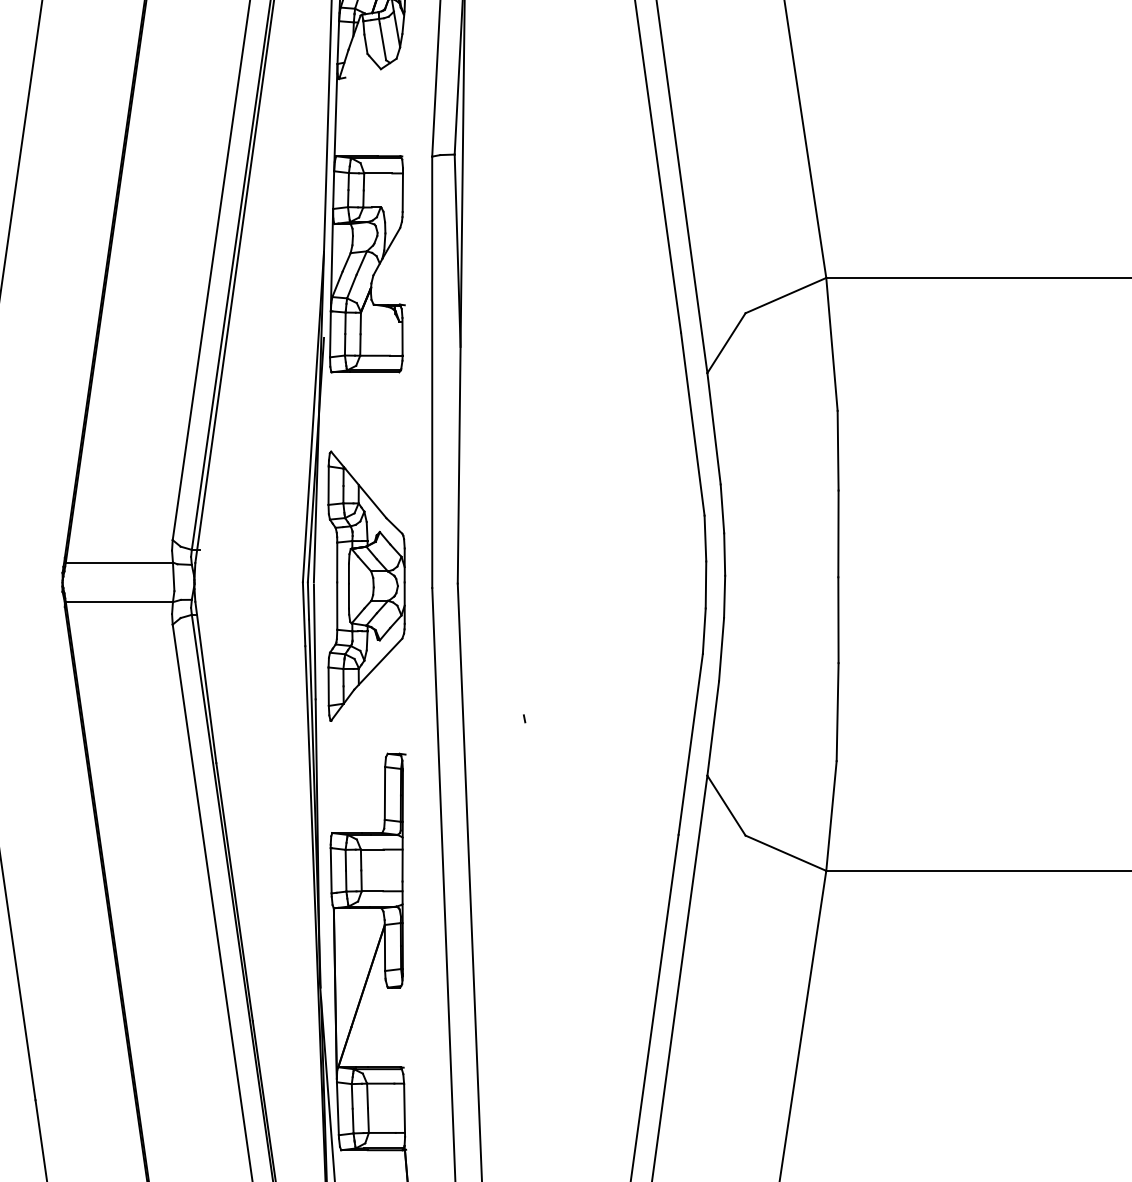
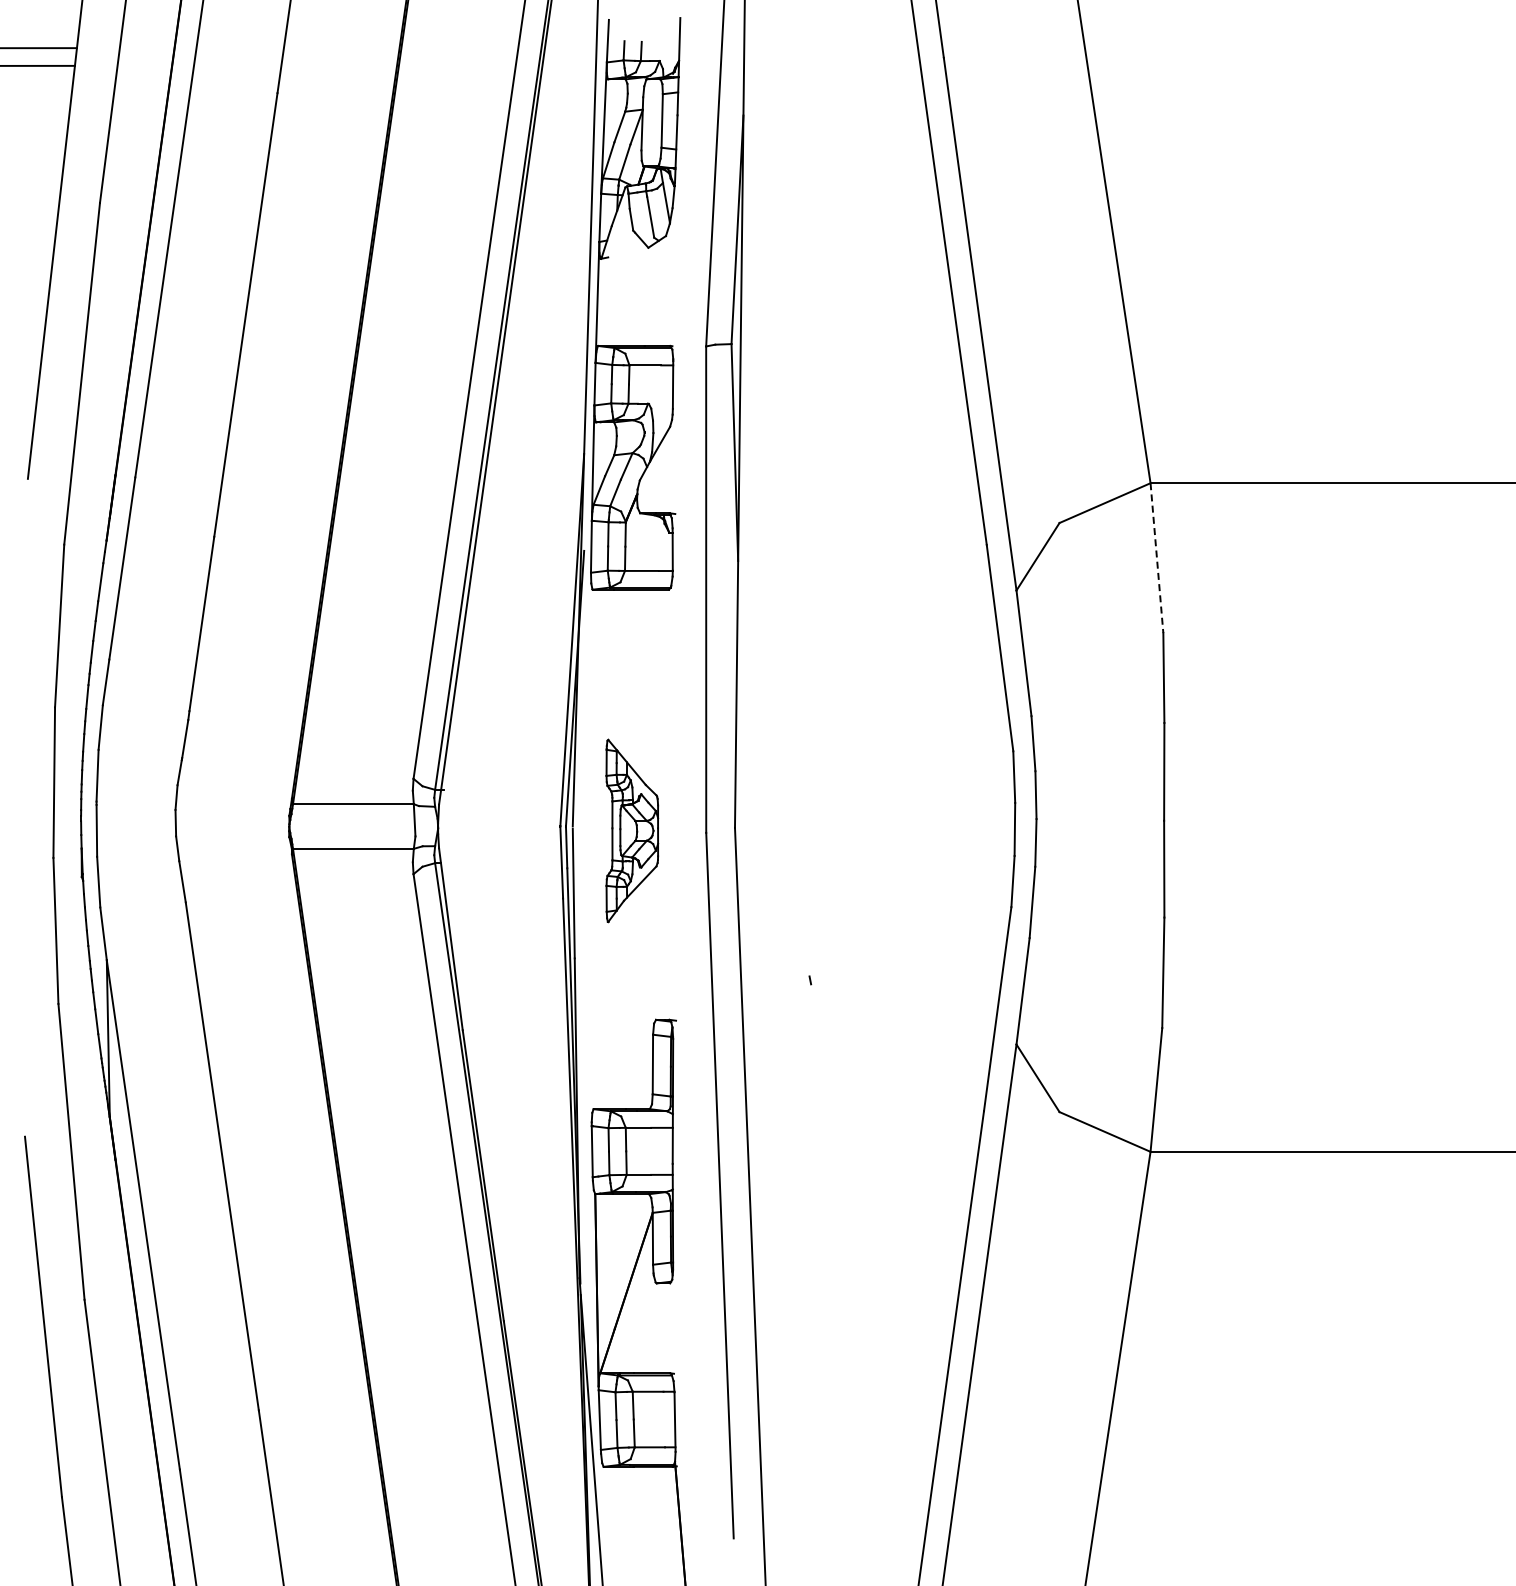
line: (832, 344) -> (1157, 558), solid -> dashed
part: (366, 585) -> (632, 830), size x0.6

